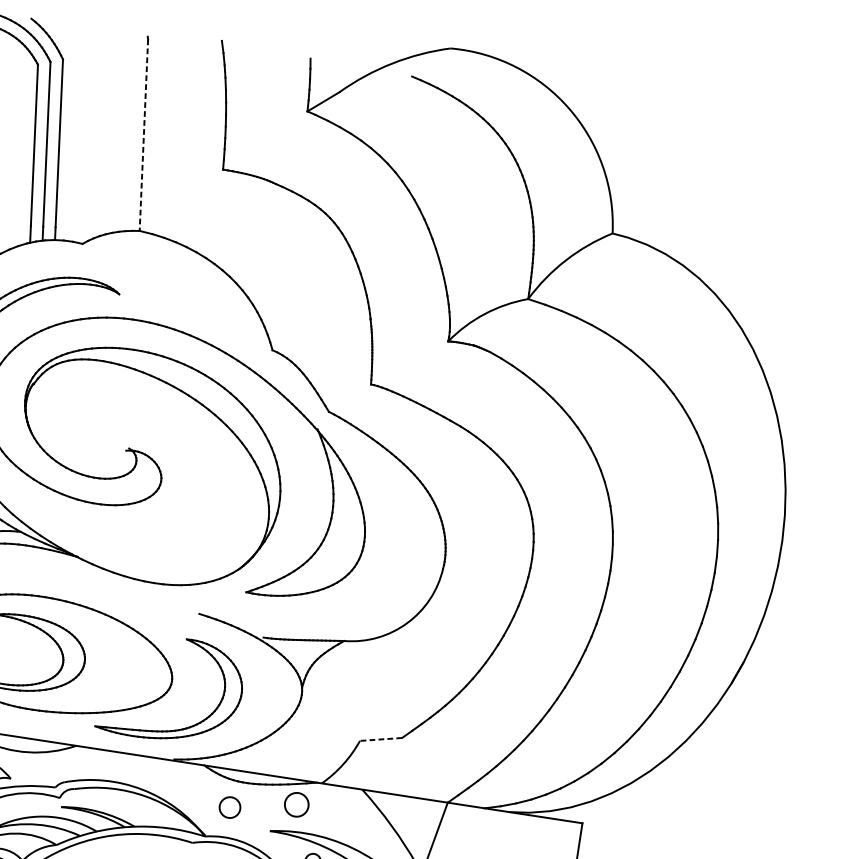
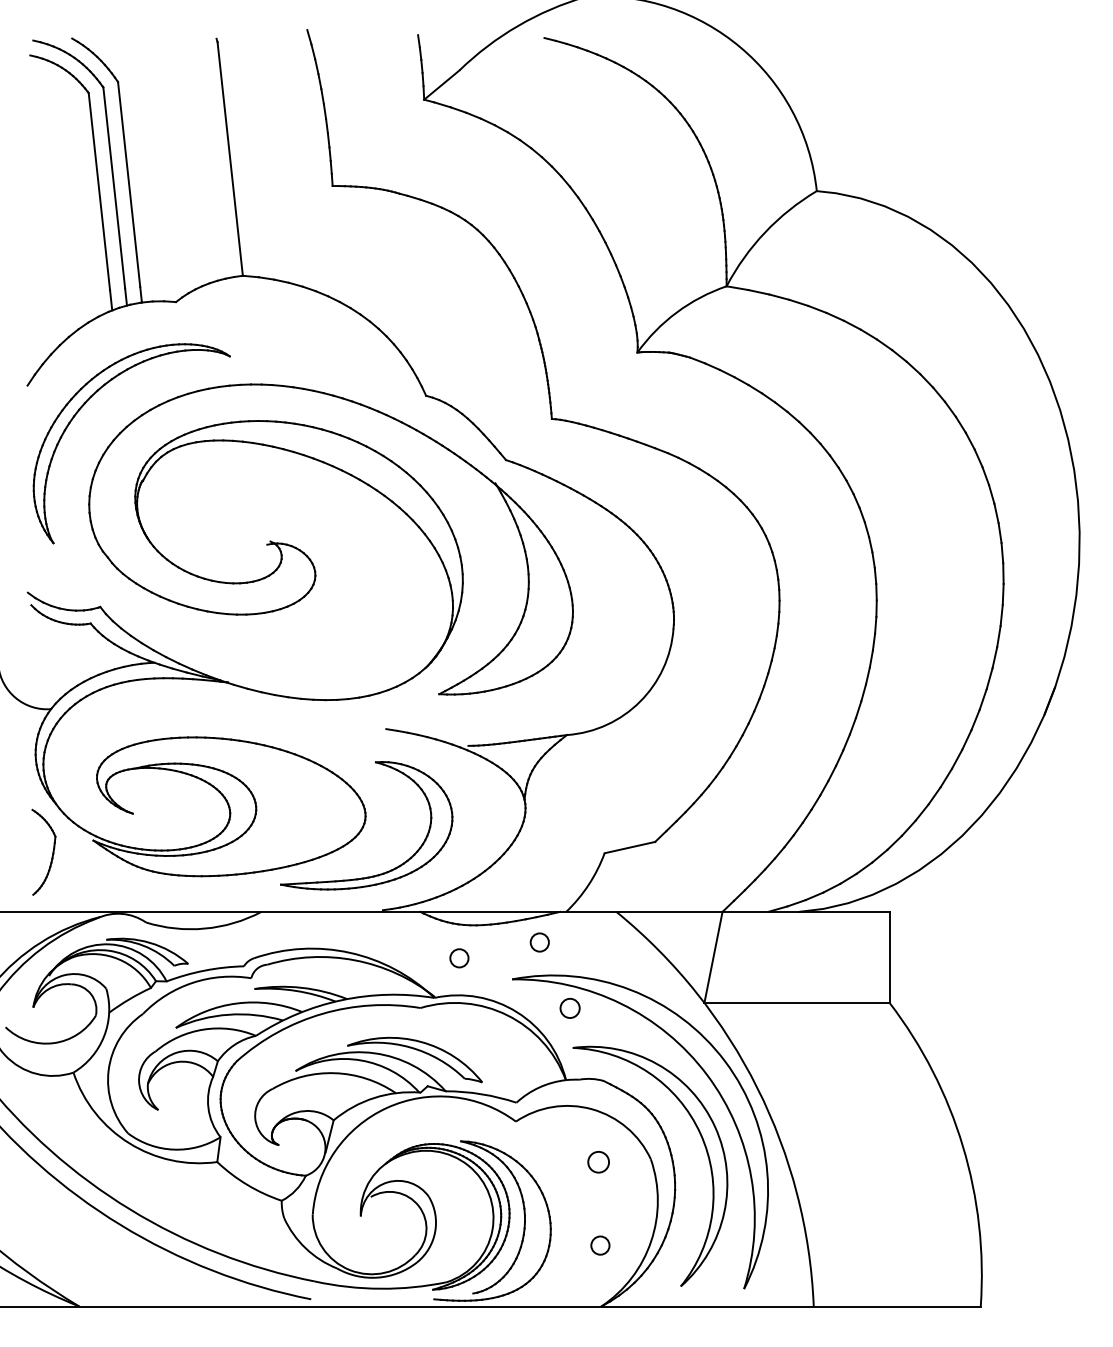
line: (144, 134) -> (230, 158), dashed -> solid
line: (380, 739) -> (629, 847), dashed -> solid
circle: (296, 804) -> (539, 942), size x0.62
circle: (230, 807) -> (459, 958), size x0.71

